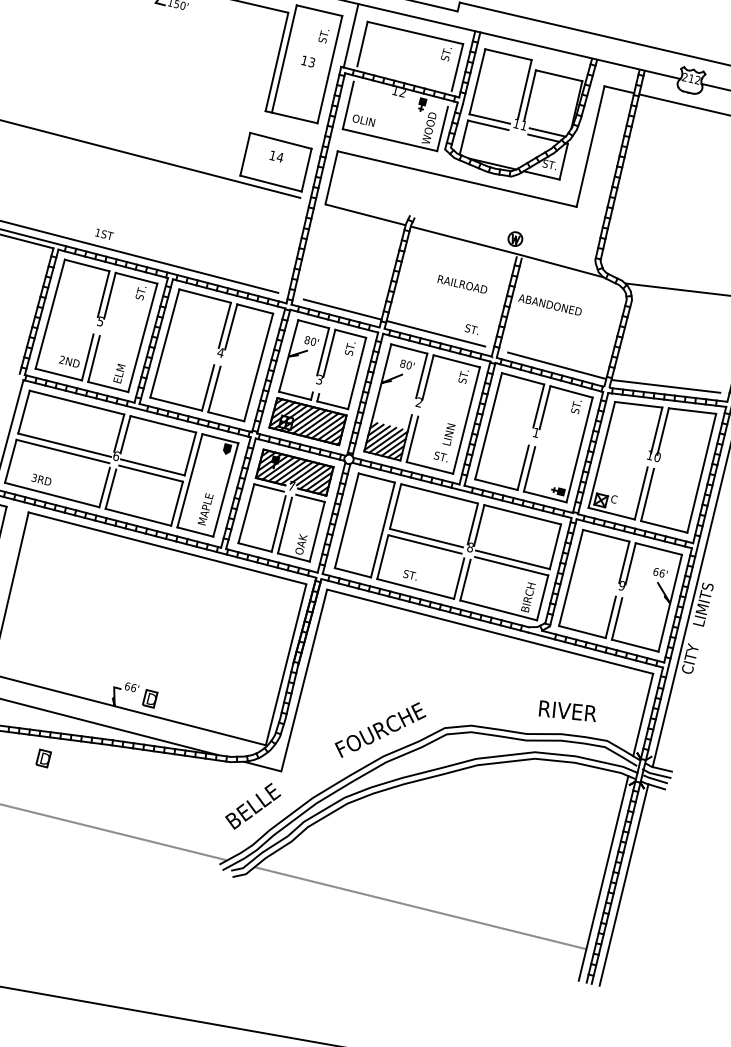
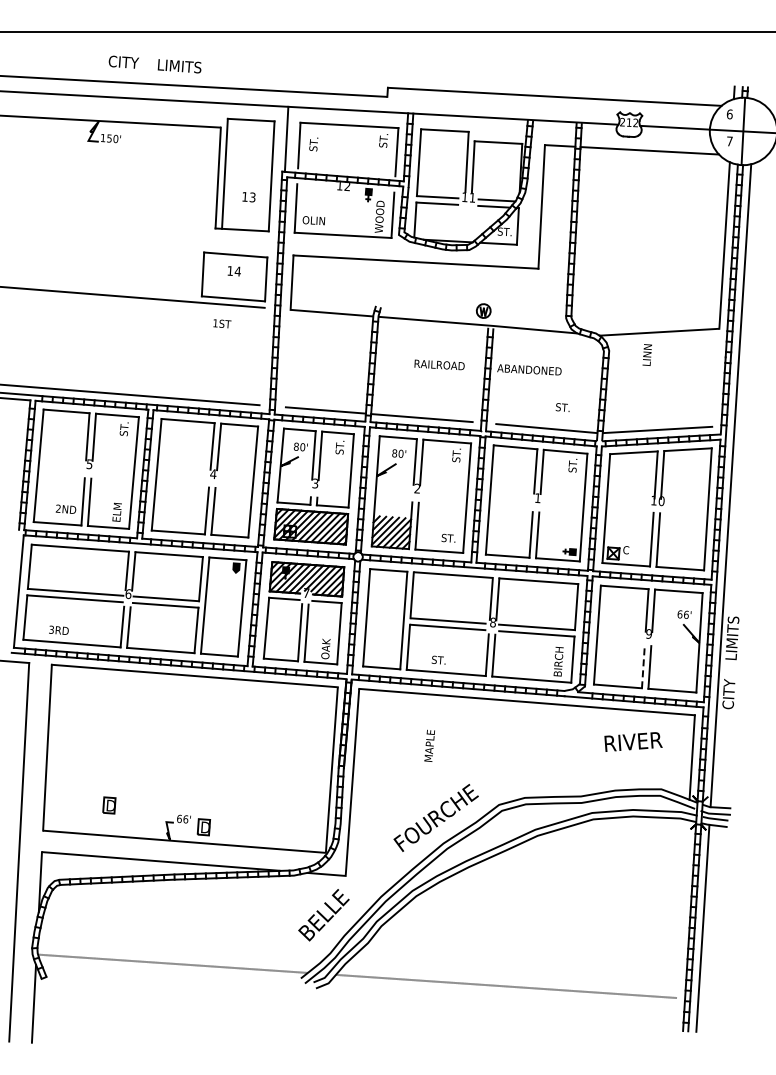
text: (323, 36) -> (313, 144), moved
text: (307, 61) -> (248, 197), moved
text: (104, 234) -> (222, 323), moved
text: (471, 329) -> (562, 407), moved
text: (448, 433) -> (646, 354), moved
text: (205, 508) -> (429, 745), moved
line: (611, 616) -> (643, 666), solid -> dashed
text: (568, 710) -> (633, 741), moved
part: (43, 758) -> (109, 805), moved
line: (603, 878) -> (681, 925), removed

